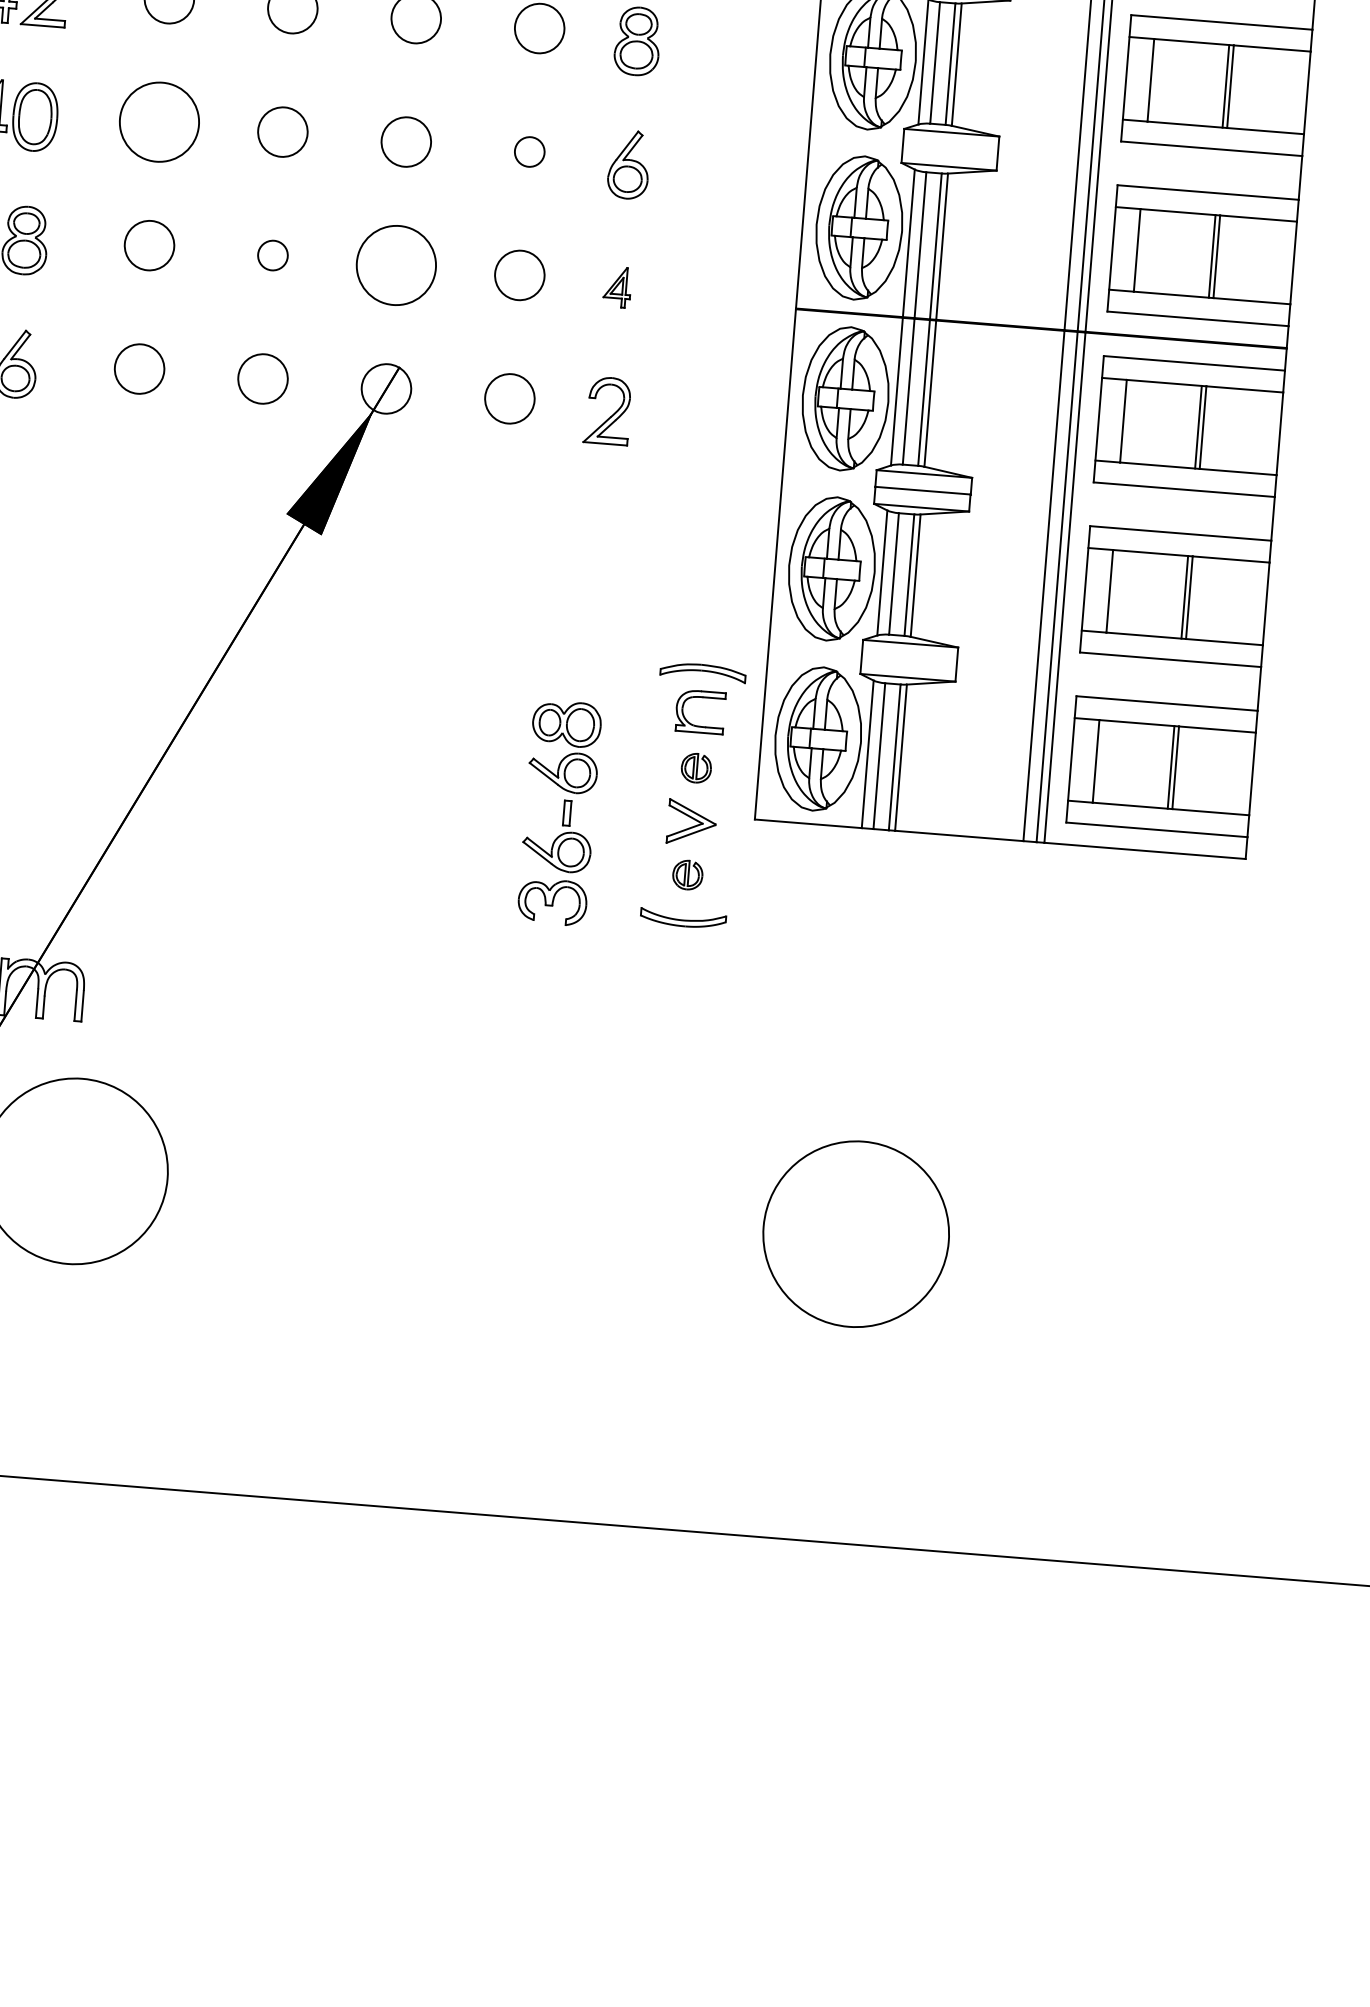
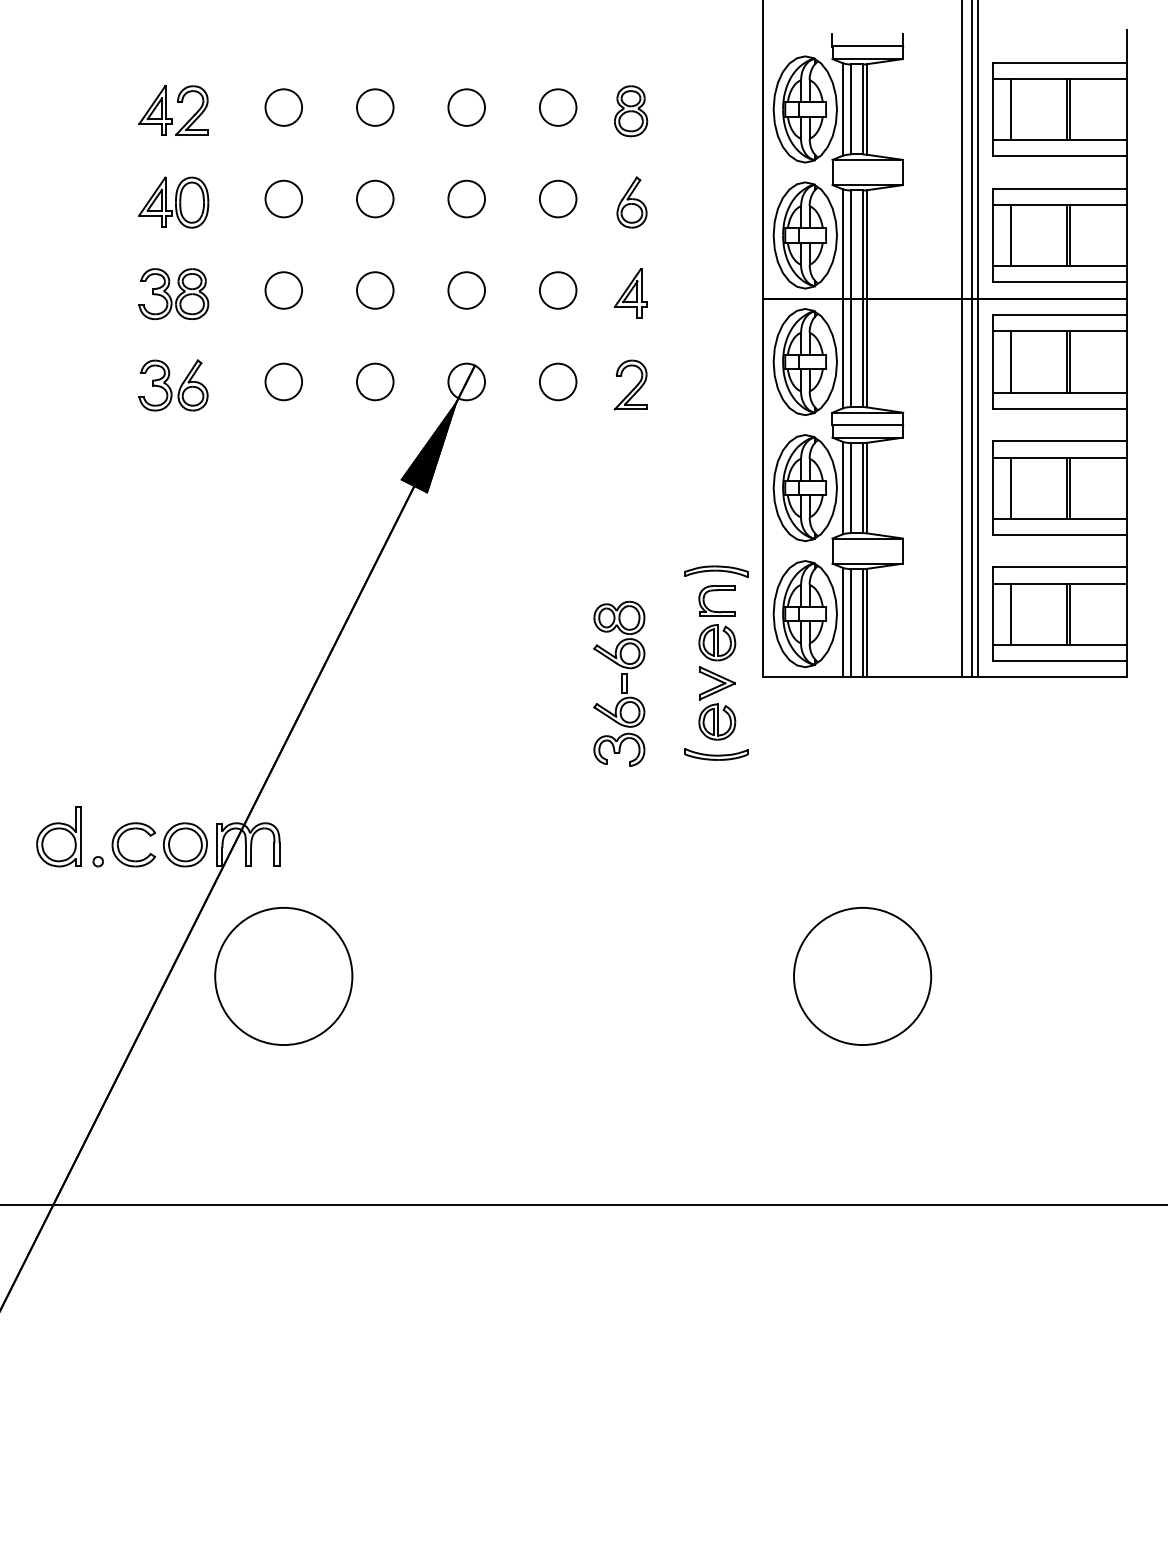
circle: (159, 121) -> (283, 198), size x0.62
circle: (528, 151) -> (557, 198), size x1.67
circle: (271, 255) -> (374, 290), size x1.67
circle: (396, 265) -> (466, 290), size x0.62
part: (617, 287) -> (630, 293), size x1.67
part: (696, 767) -> (717, 642), size x1.67
part: (688, 874) -> (717, 721), size x1.67

